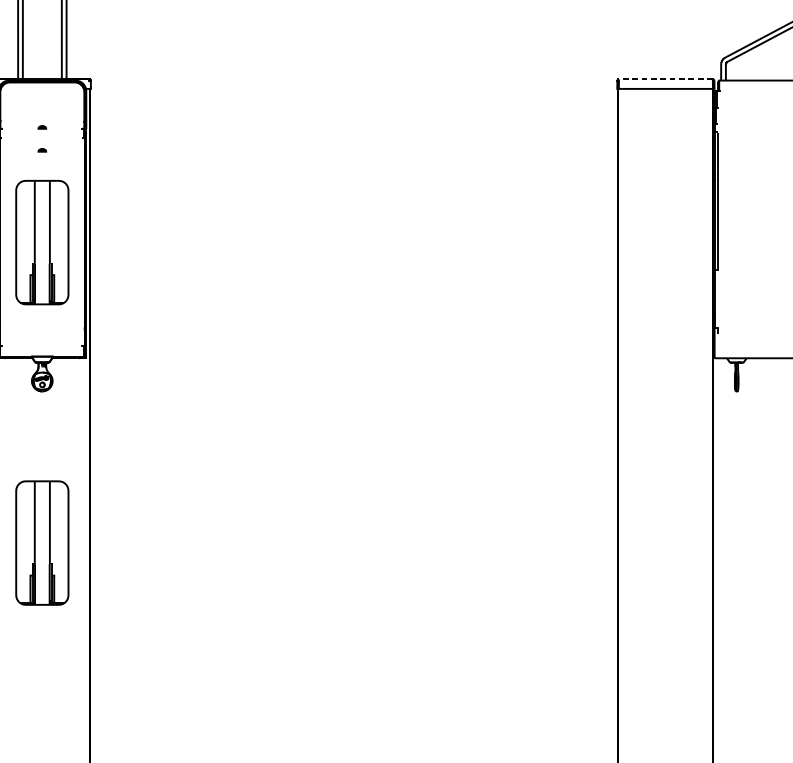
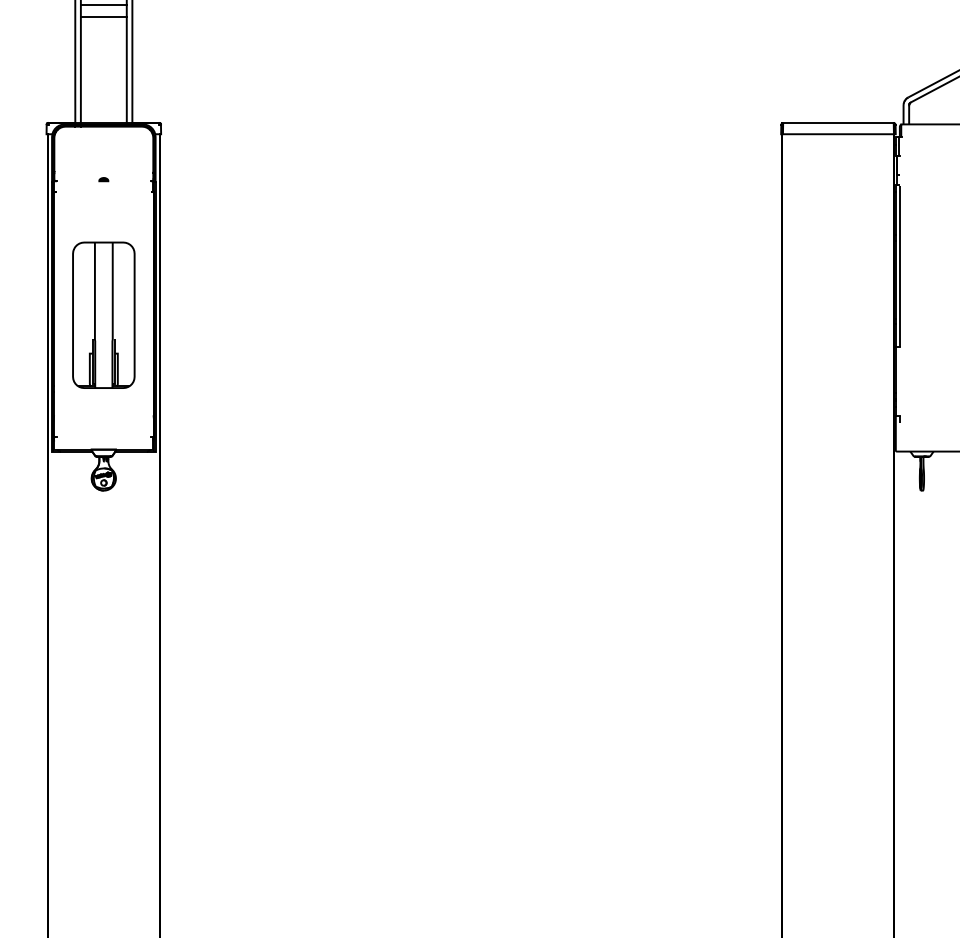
line: (665, 79) -> (837, 123), dashed -> solid
part: (42, 150) -> (103, 206), removed
part: (42, 542) -> (103, 668), removed

